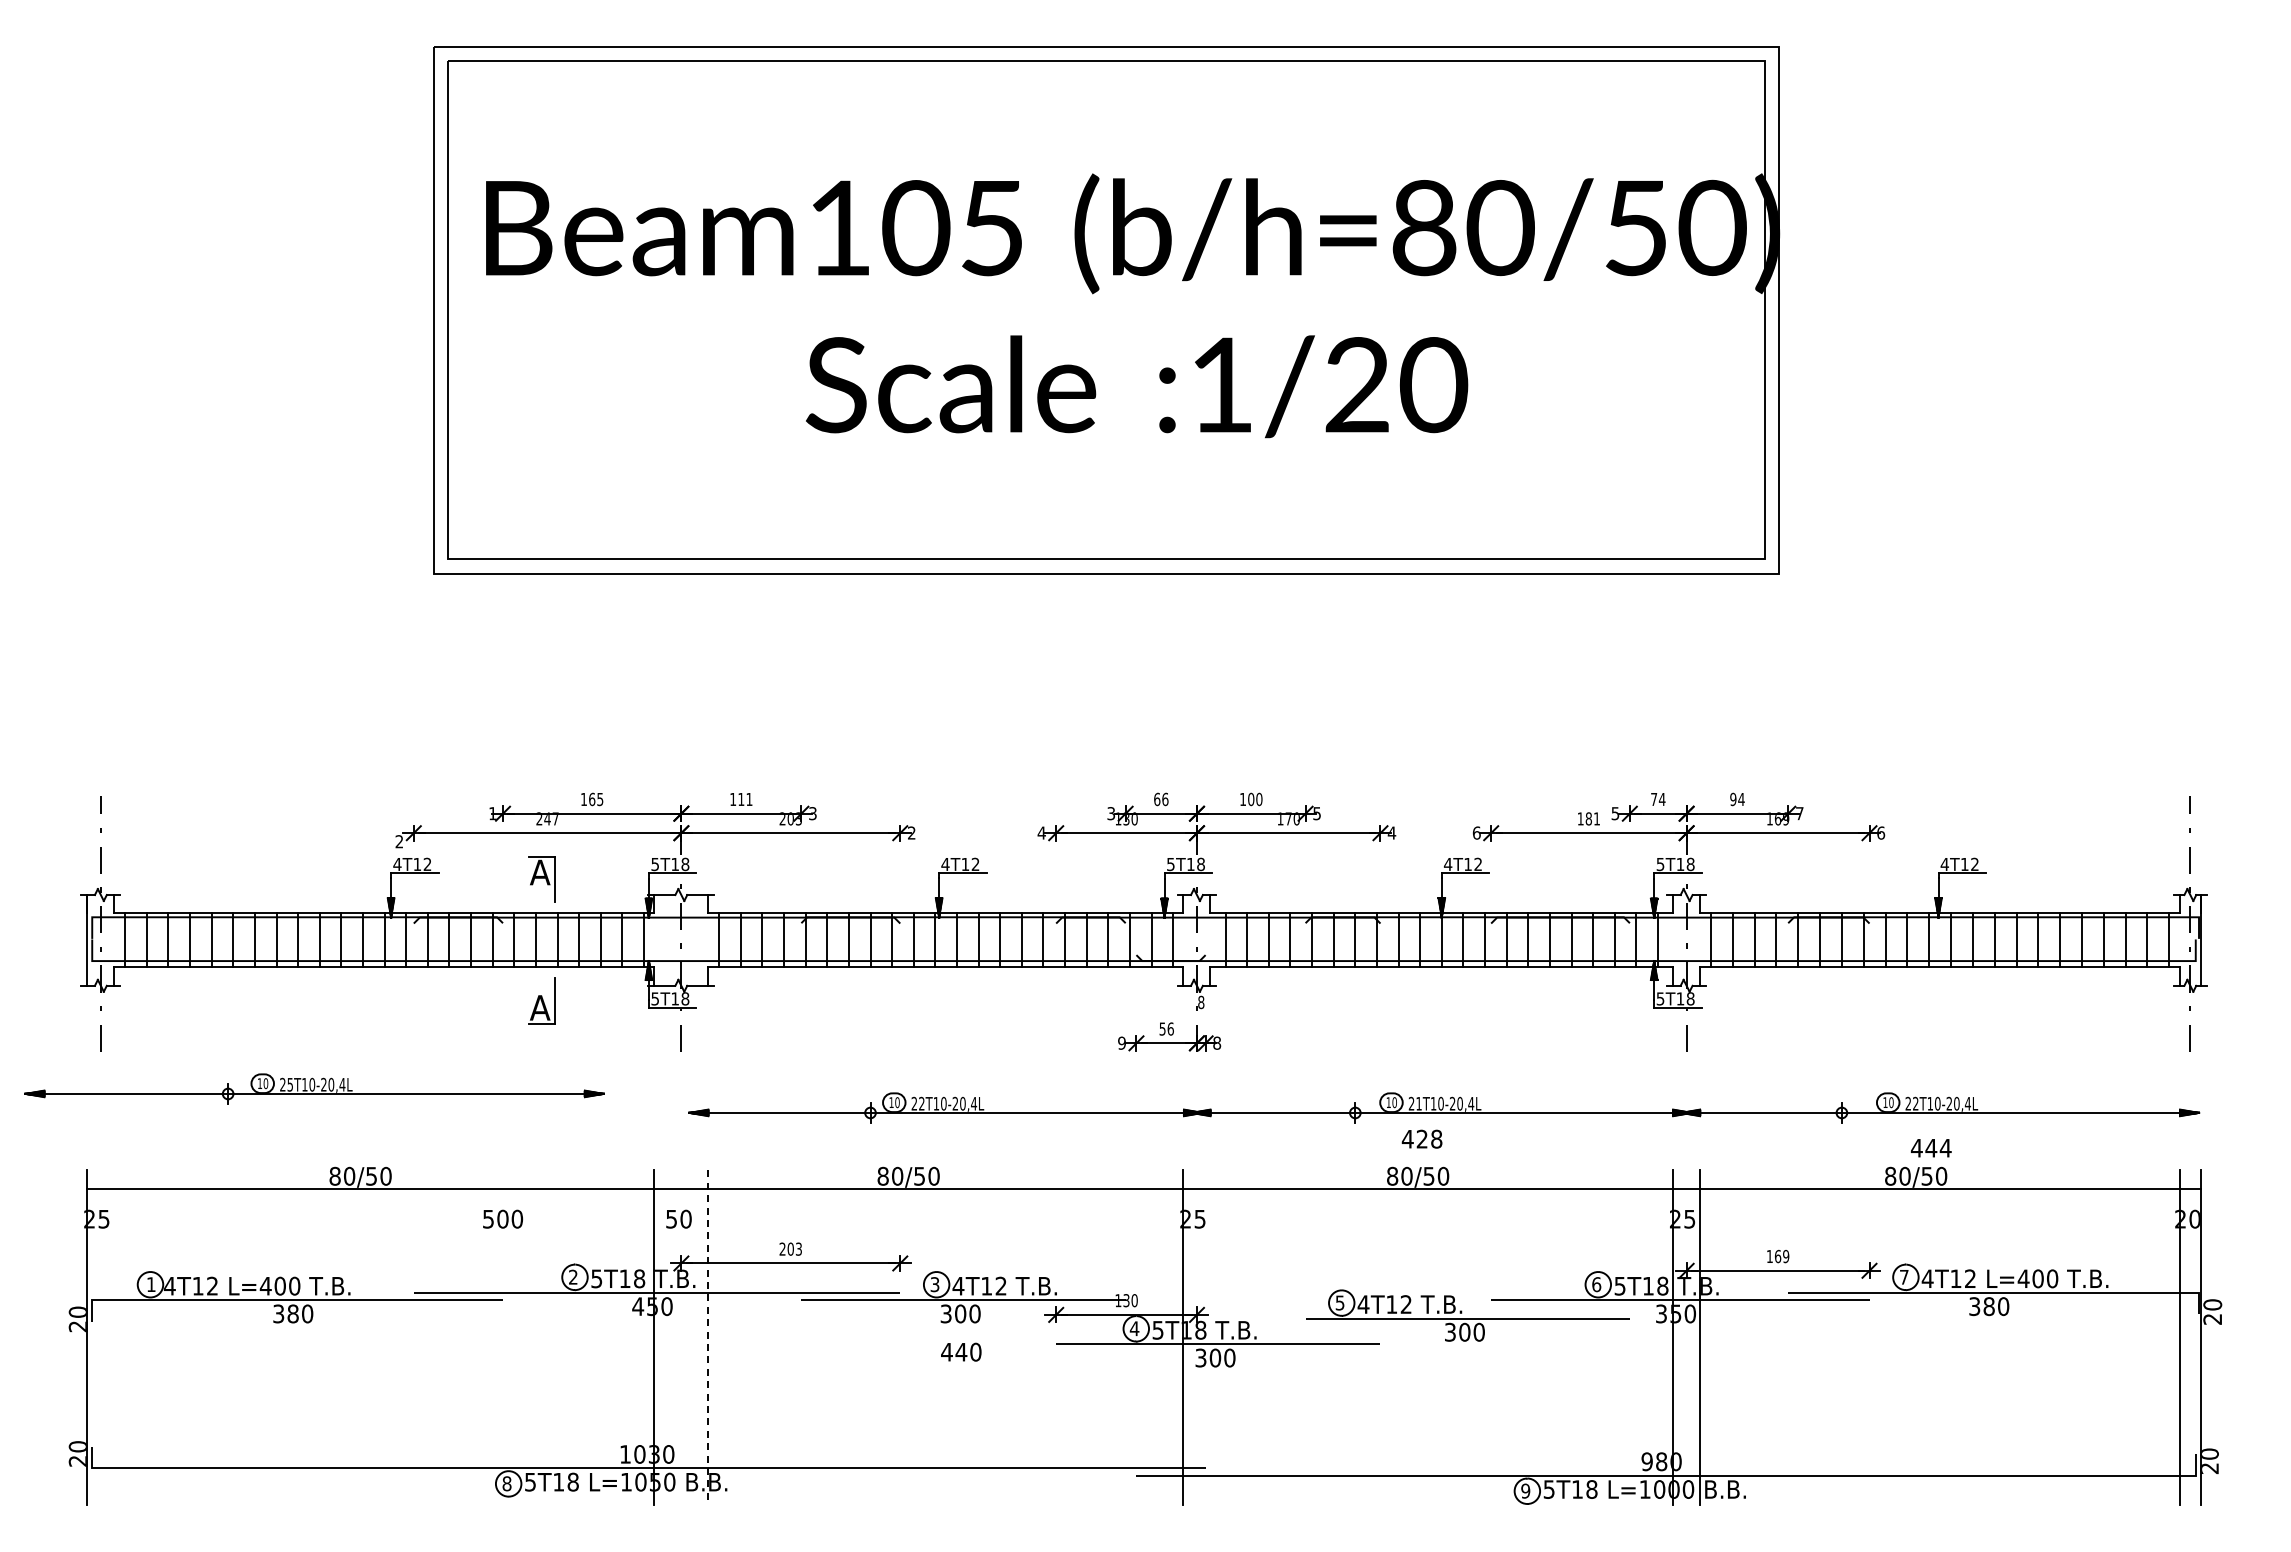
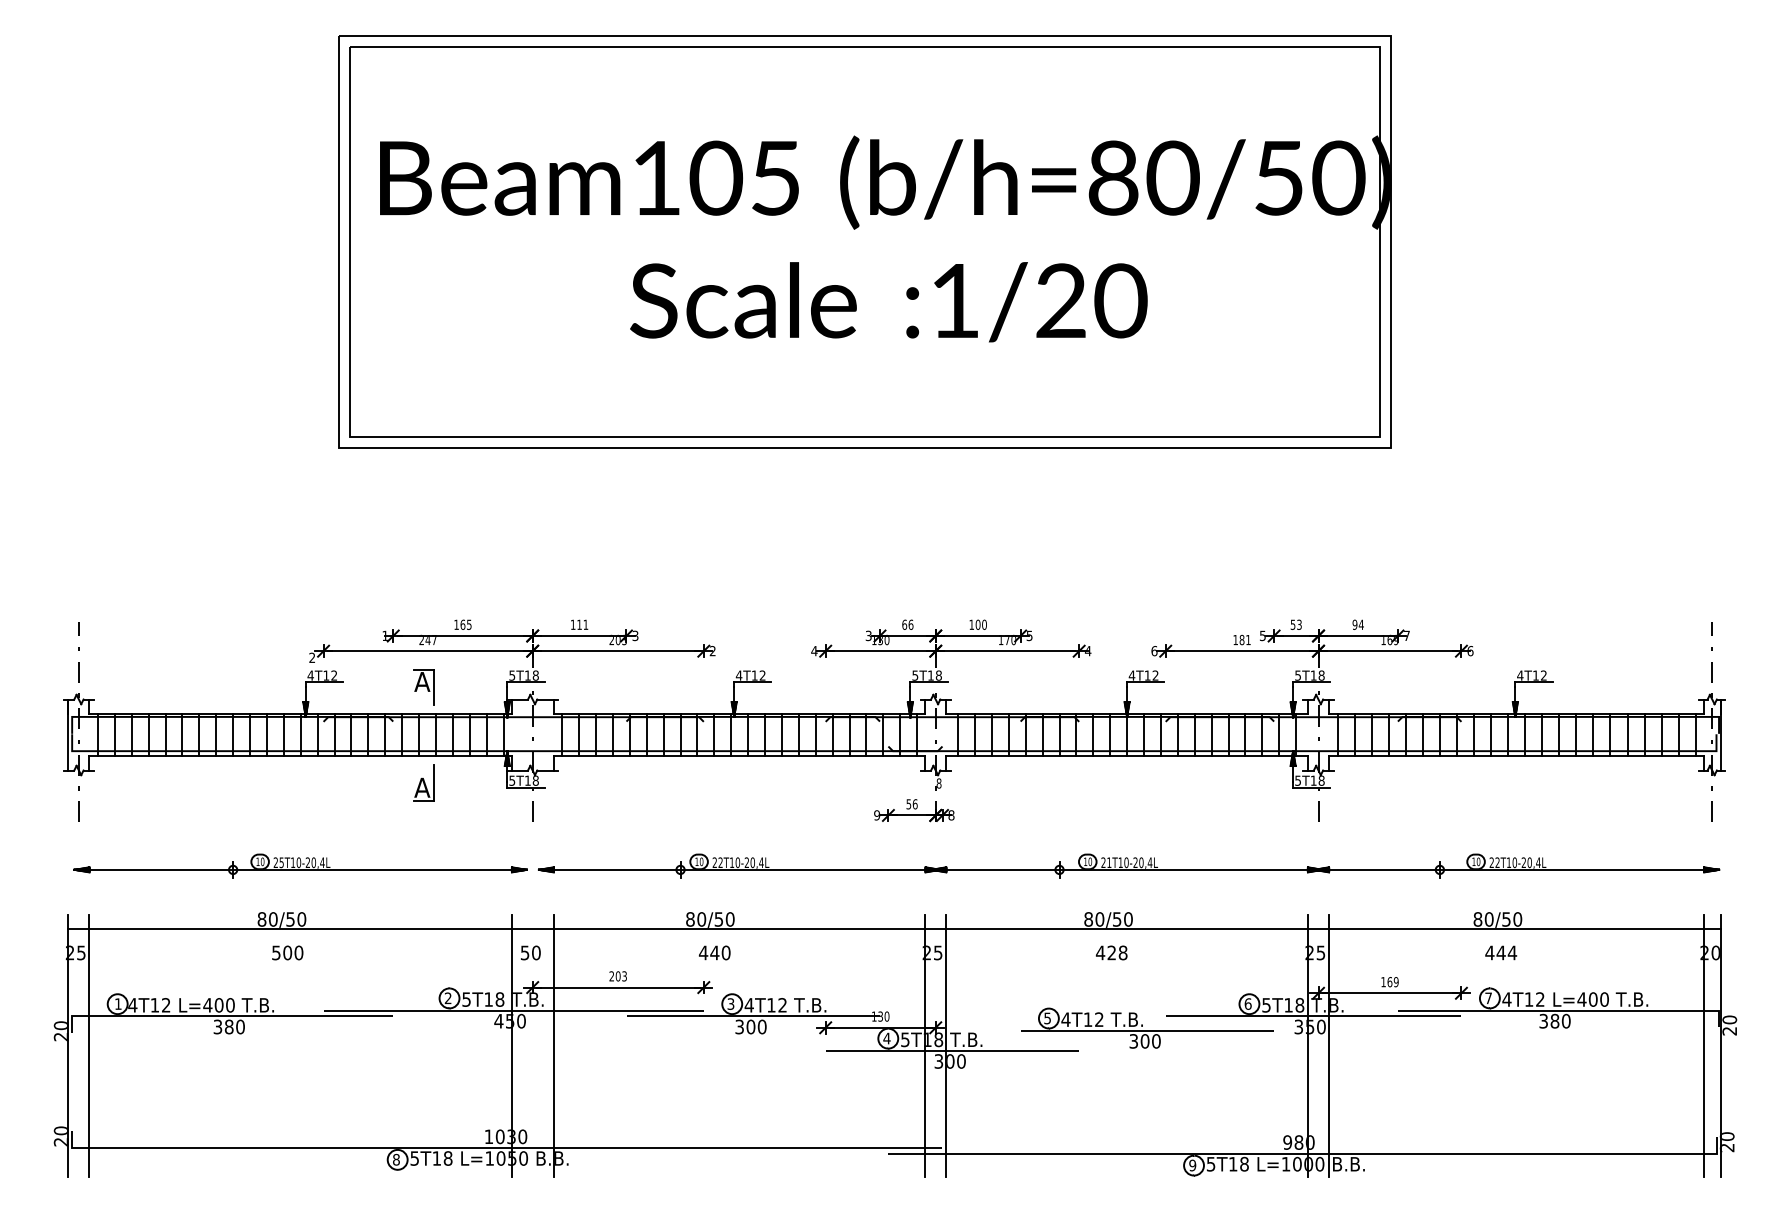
text: (1658, 799) -> (1296, 624), 74 -> 53
part: (314, 1088) -> (300, 865), moved
text: (1421, 1138) -> (1111, 952), moved
text: (1931, 1148) -> (1501, 953), moved
text: (502, 1218) -> (287, 952), moved
line: (114, 1337) -> (89, 1045), added
line: (708, 1337) -> (553, 1045), dashed -> solid
line: (1210, 1337) -> (946, 1045), added
text: (961, 1351) -> (714, 952), moved

